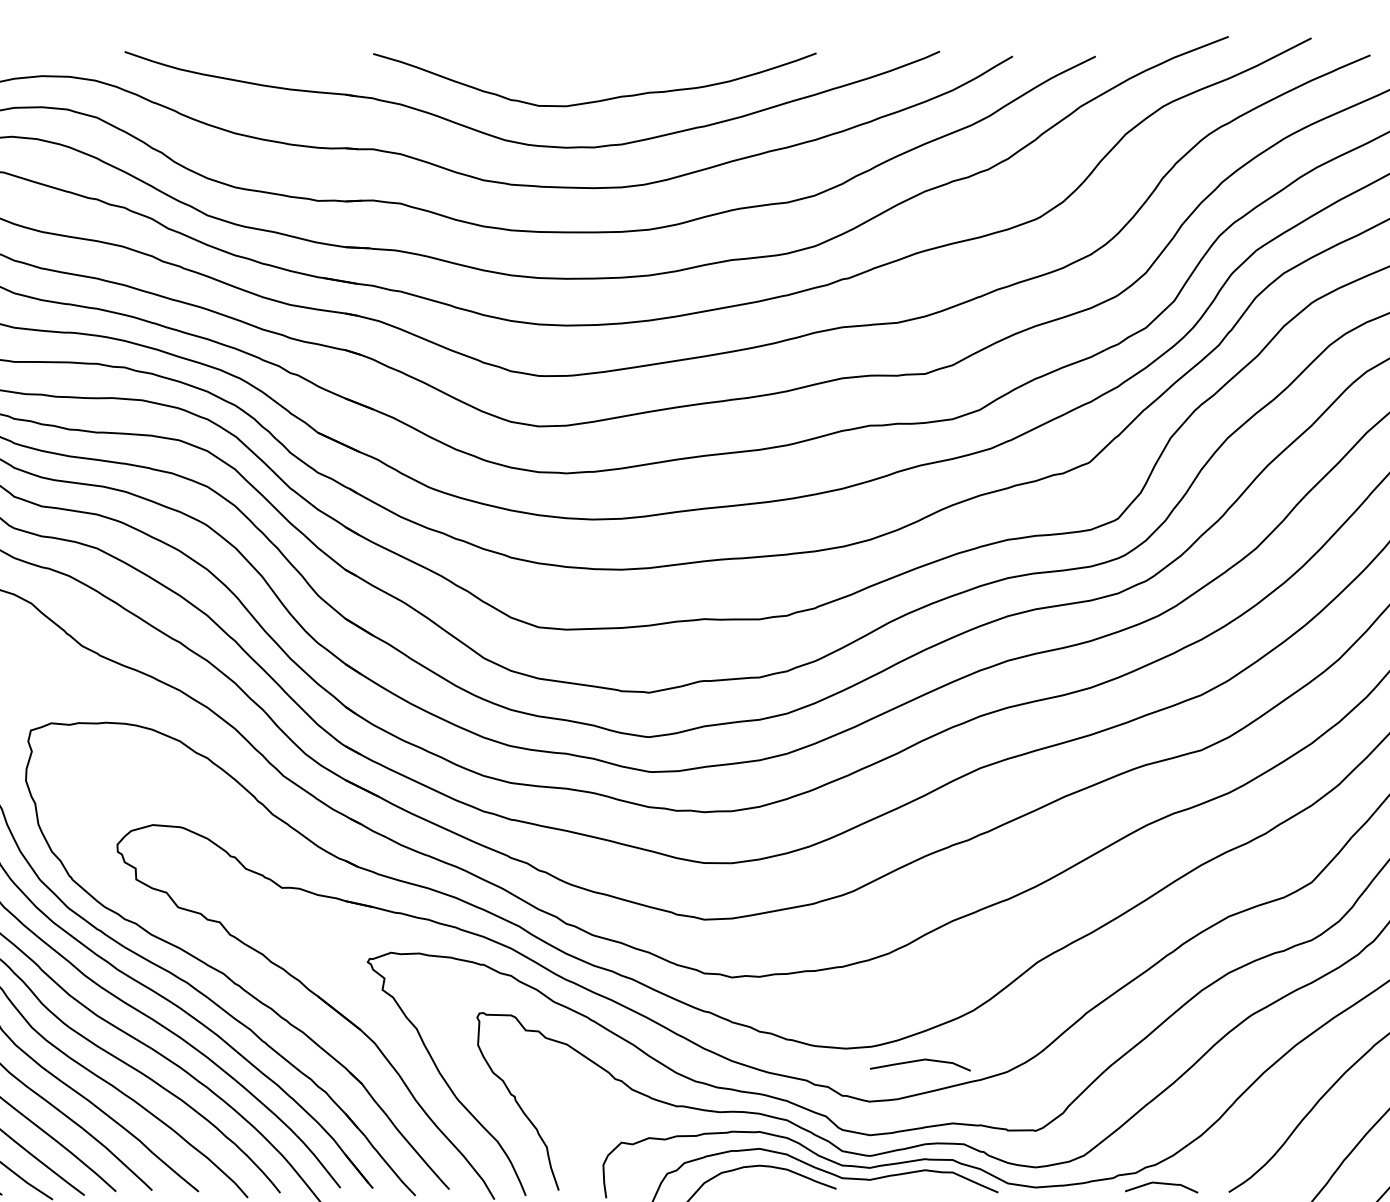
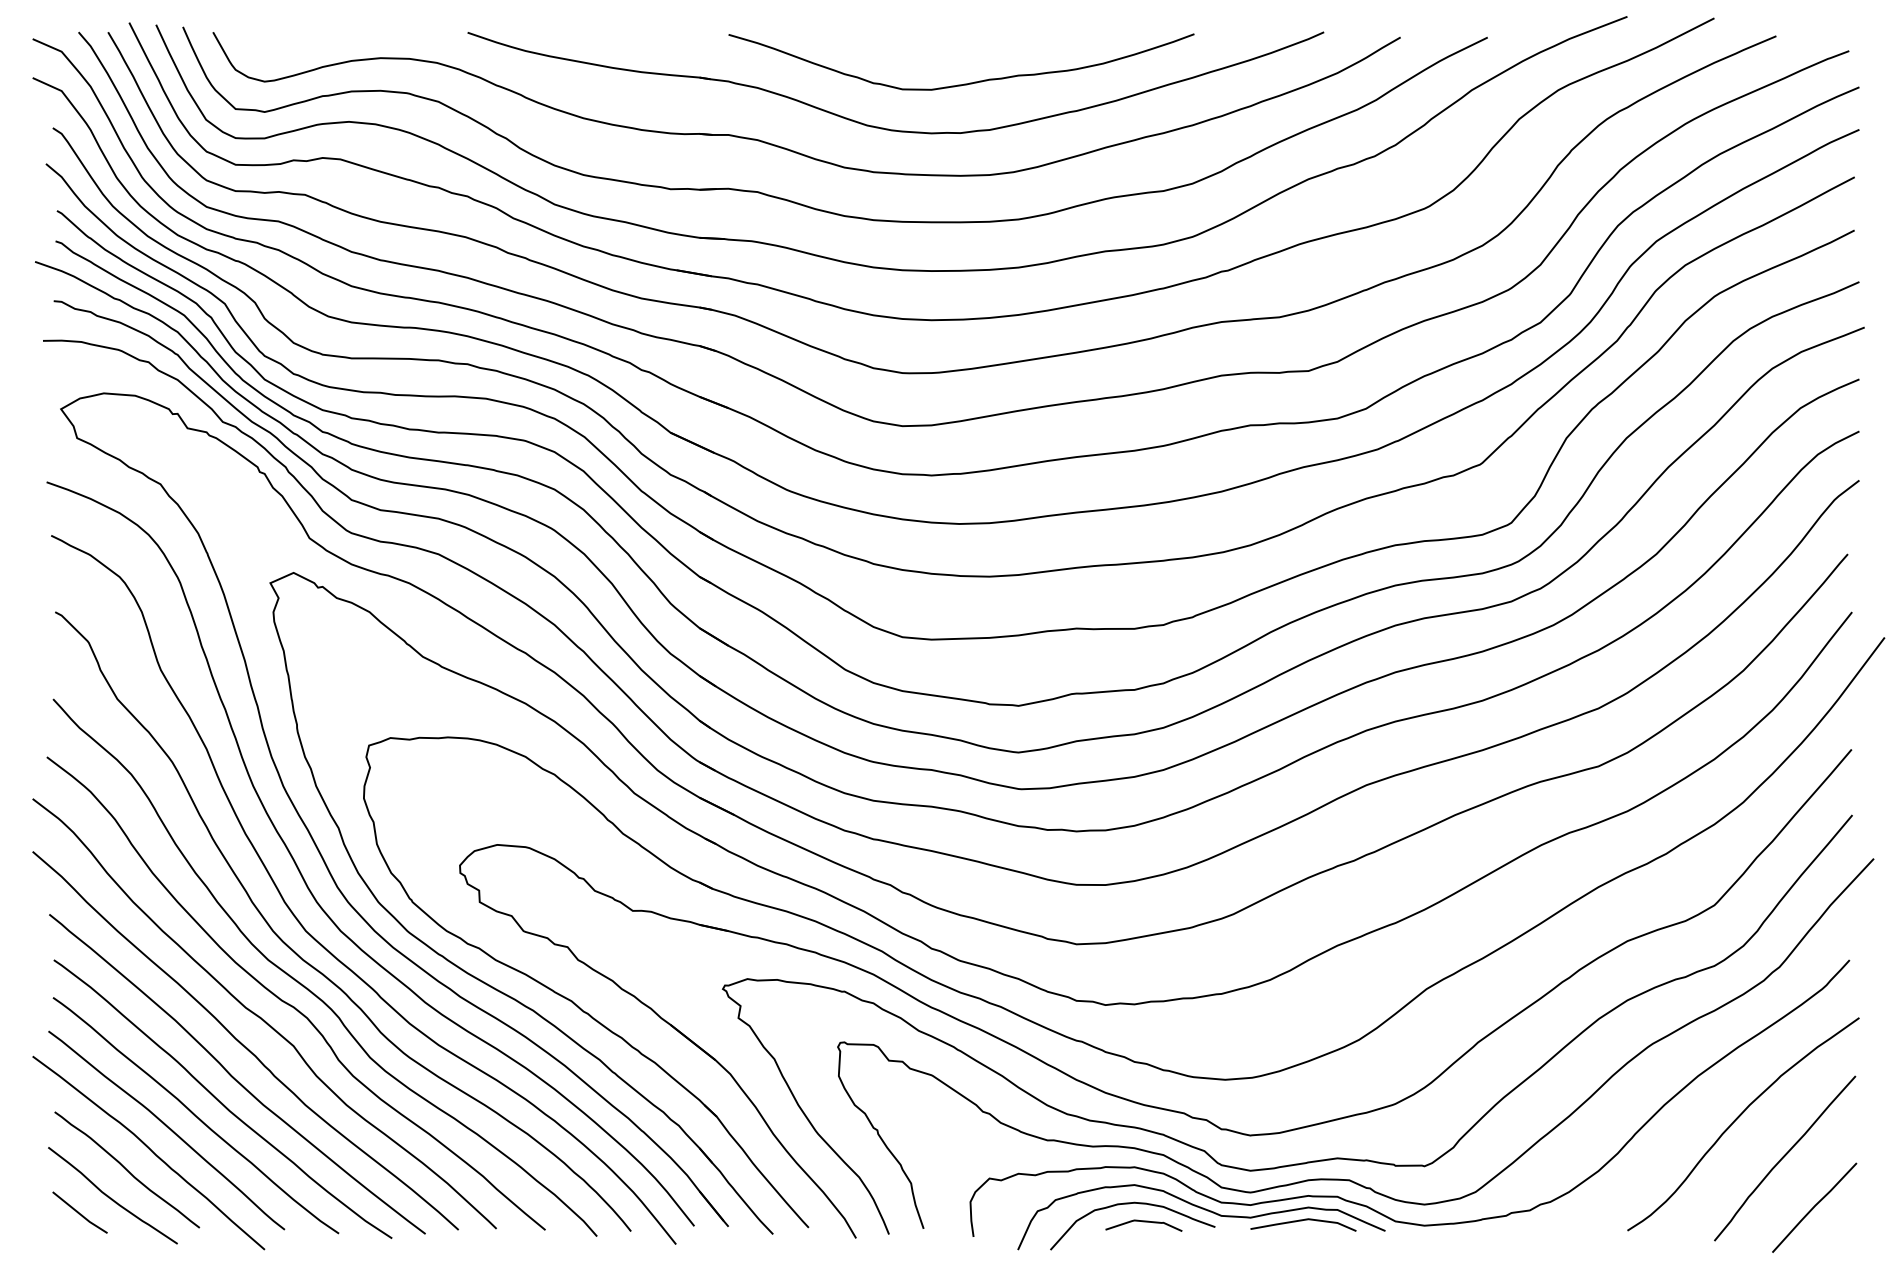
line: (919, 1061) -> (1302, 1221), moved
curve: (1161, 1184) -> (1143, 1222), moved

